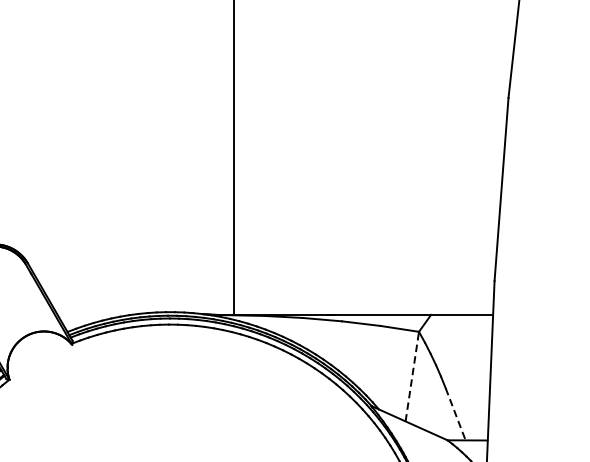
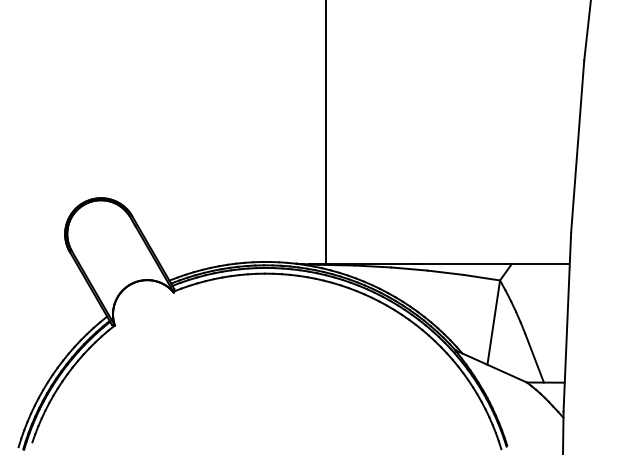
line: (412, 376) -> (493, 322), dashed -> solid
line: (455, 414) -> (534, 358), dashed -> solid

